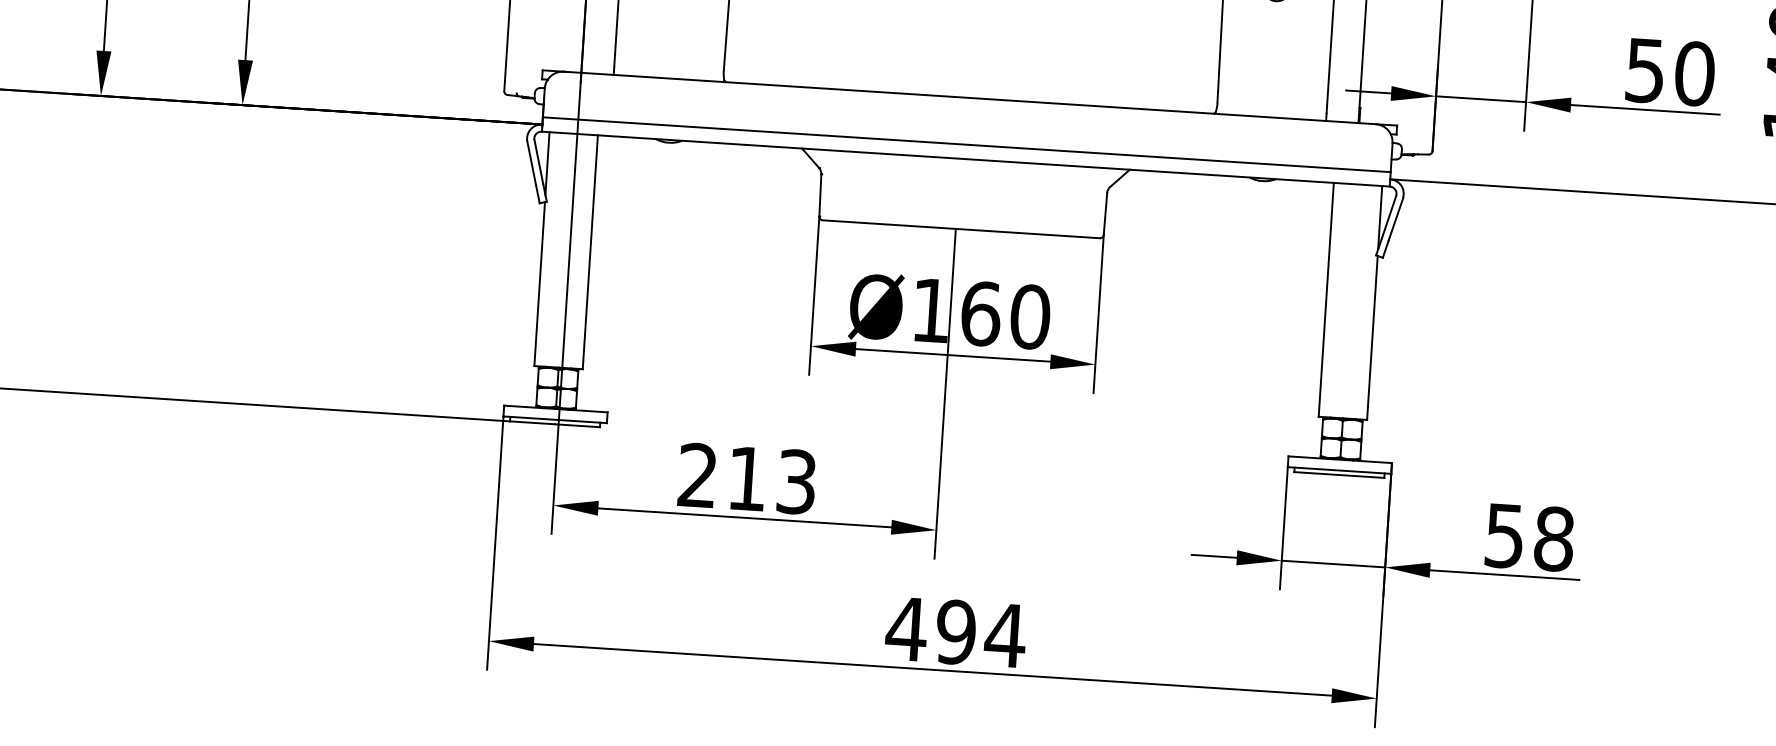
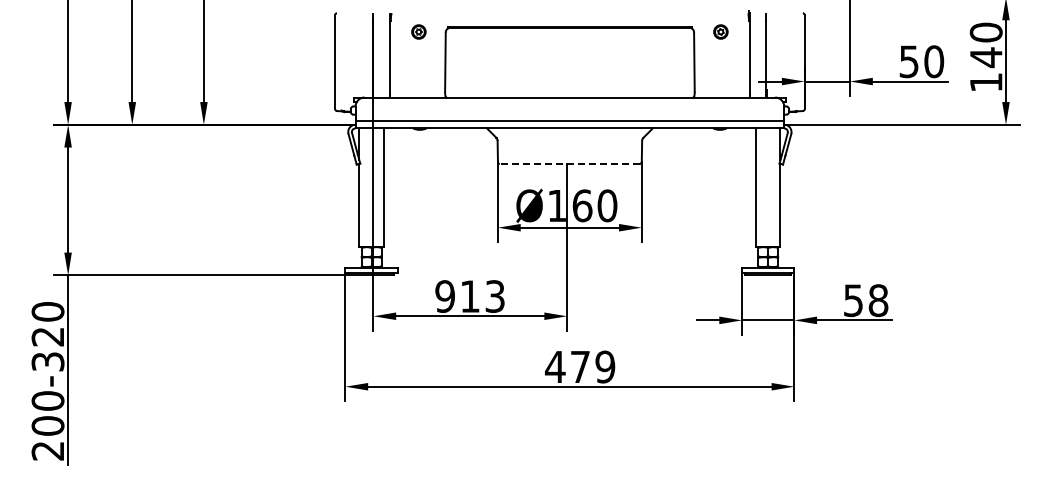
line: (960, 228) -> (569, 163), solid -> dashed
text: (696, 475) -> (444, 296), 213 -> 913
text: (980, 632) -> (592, 366), 494 -> 479

